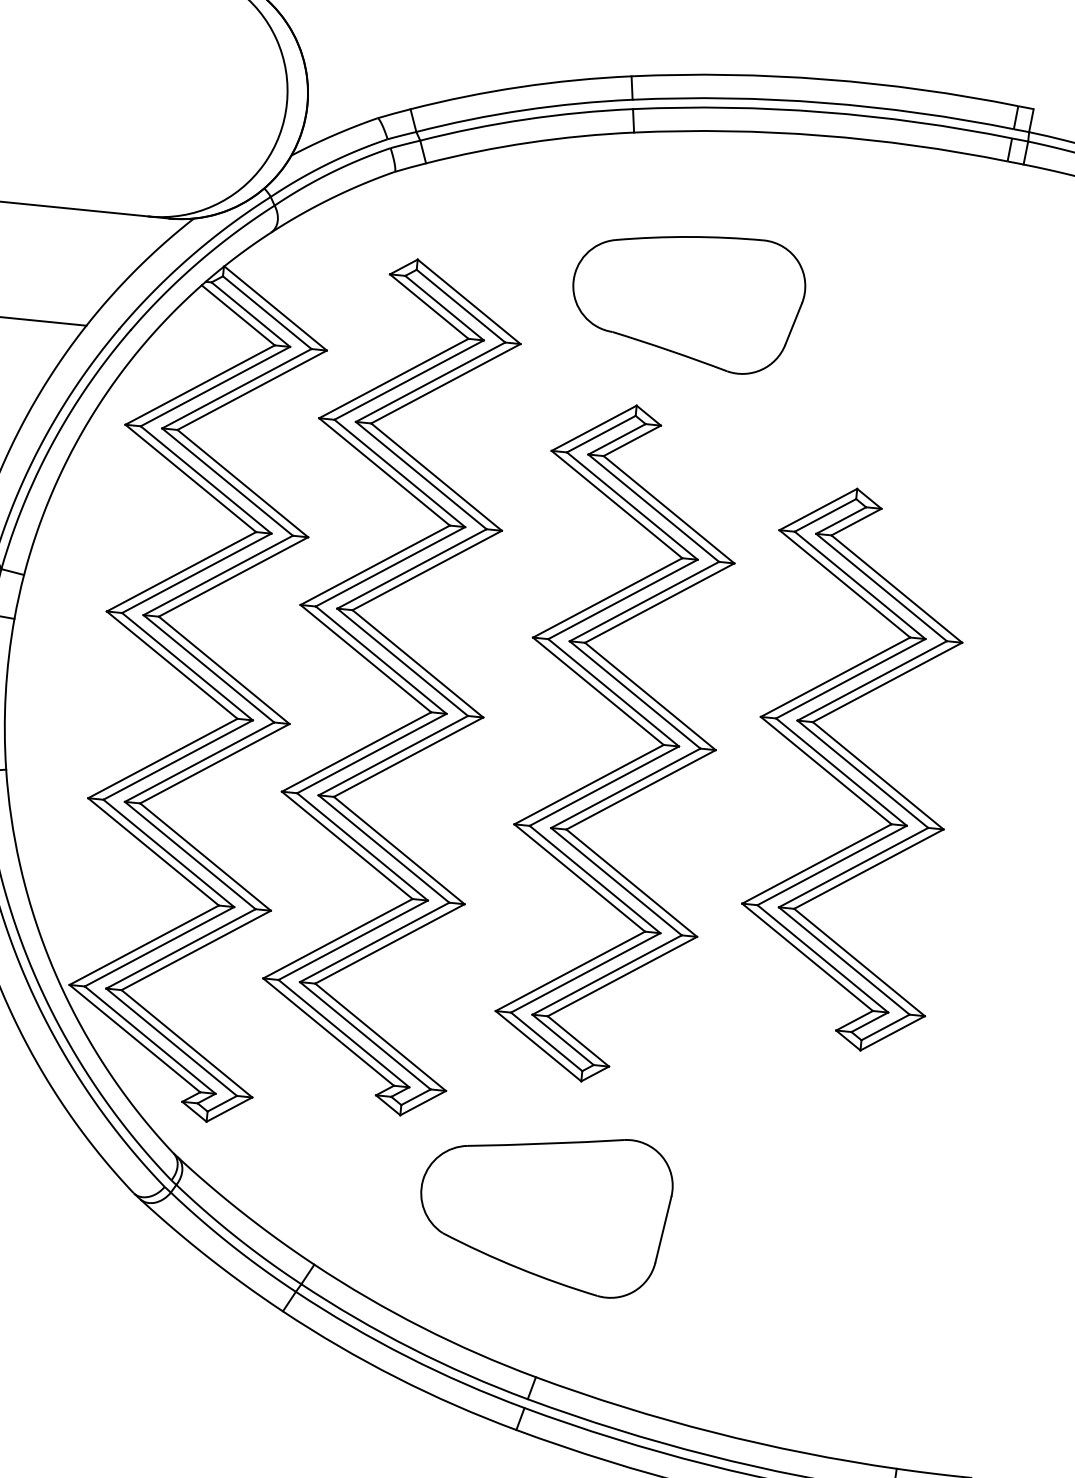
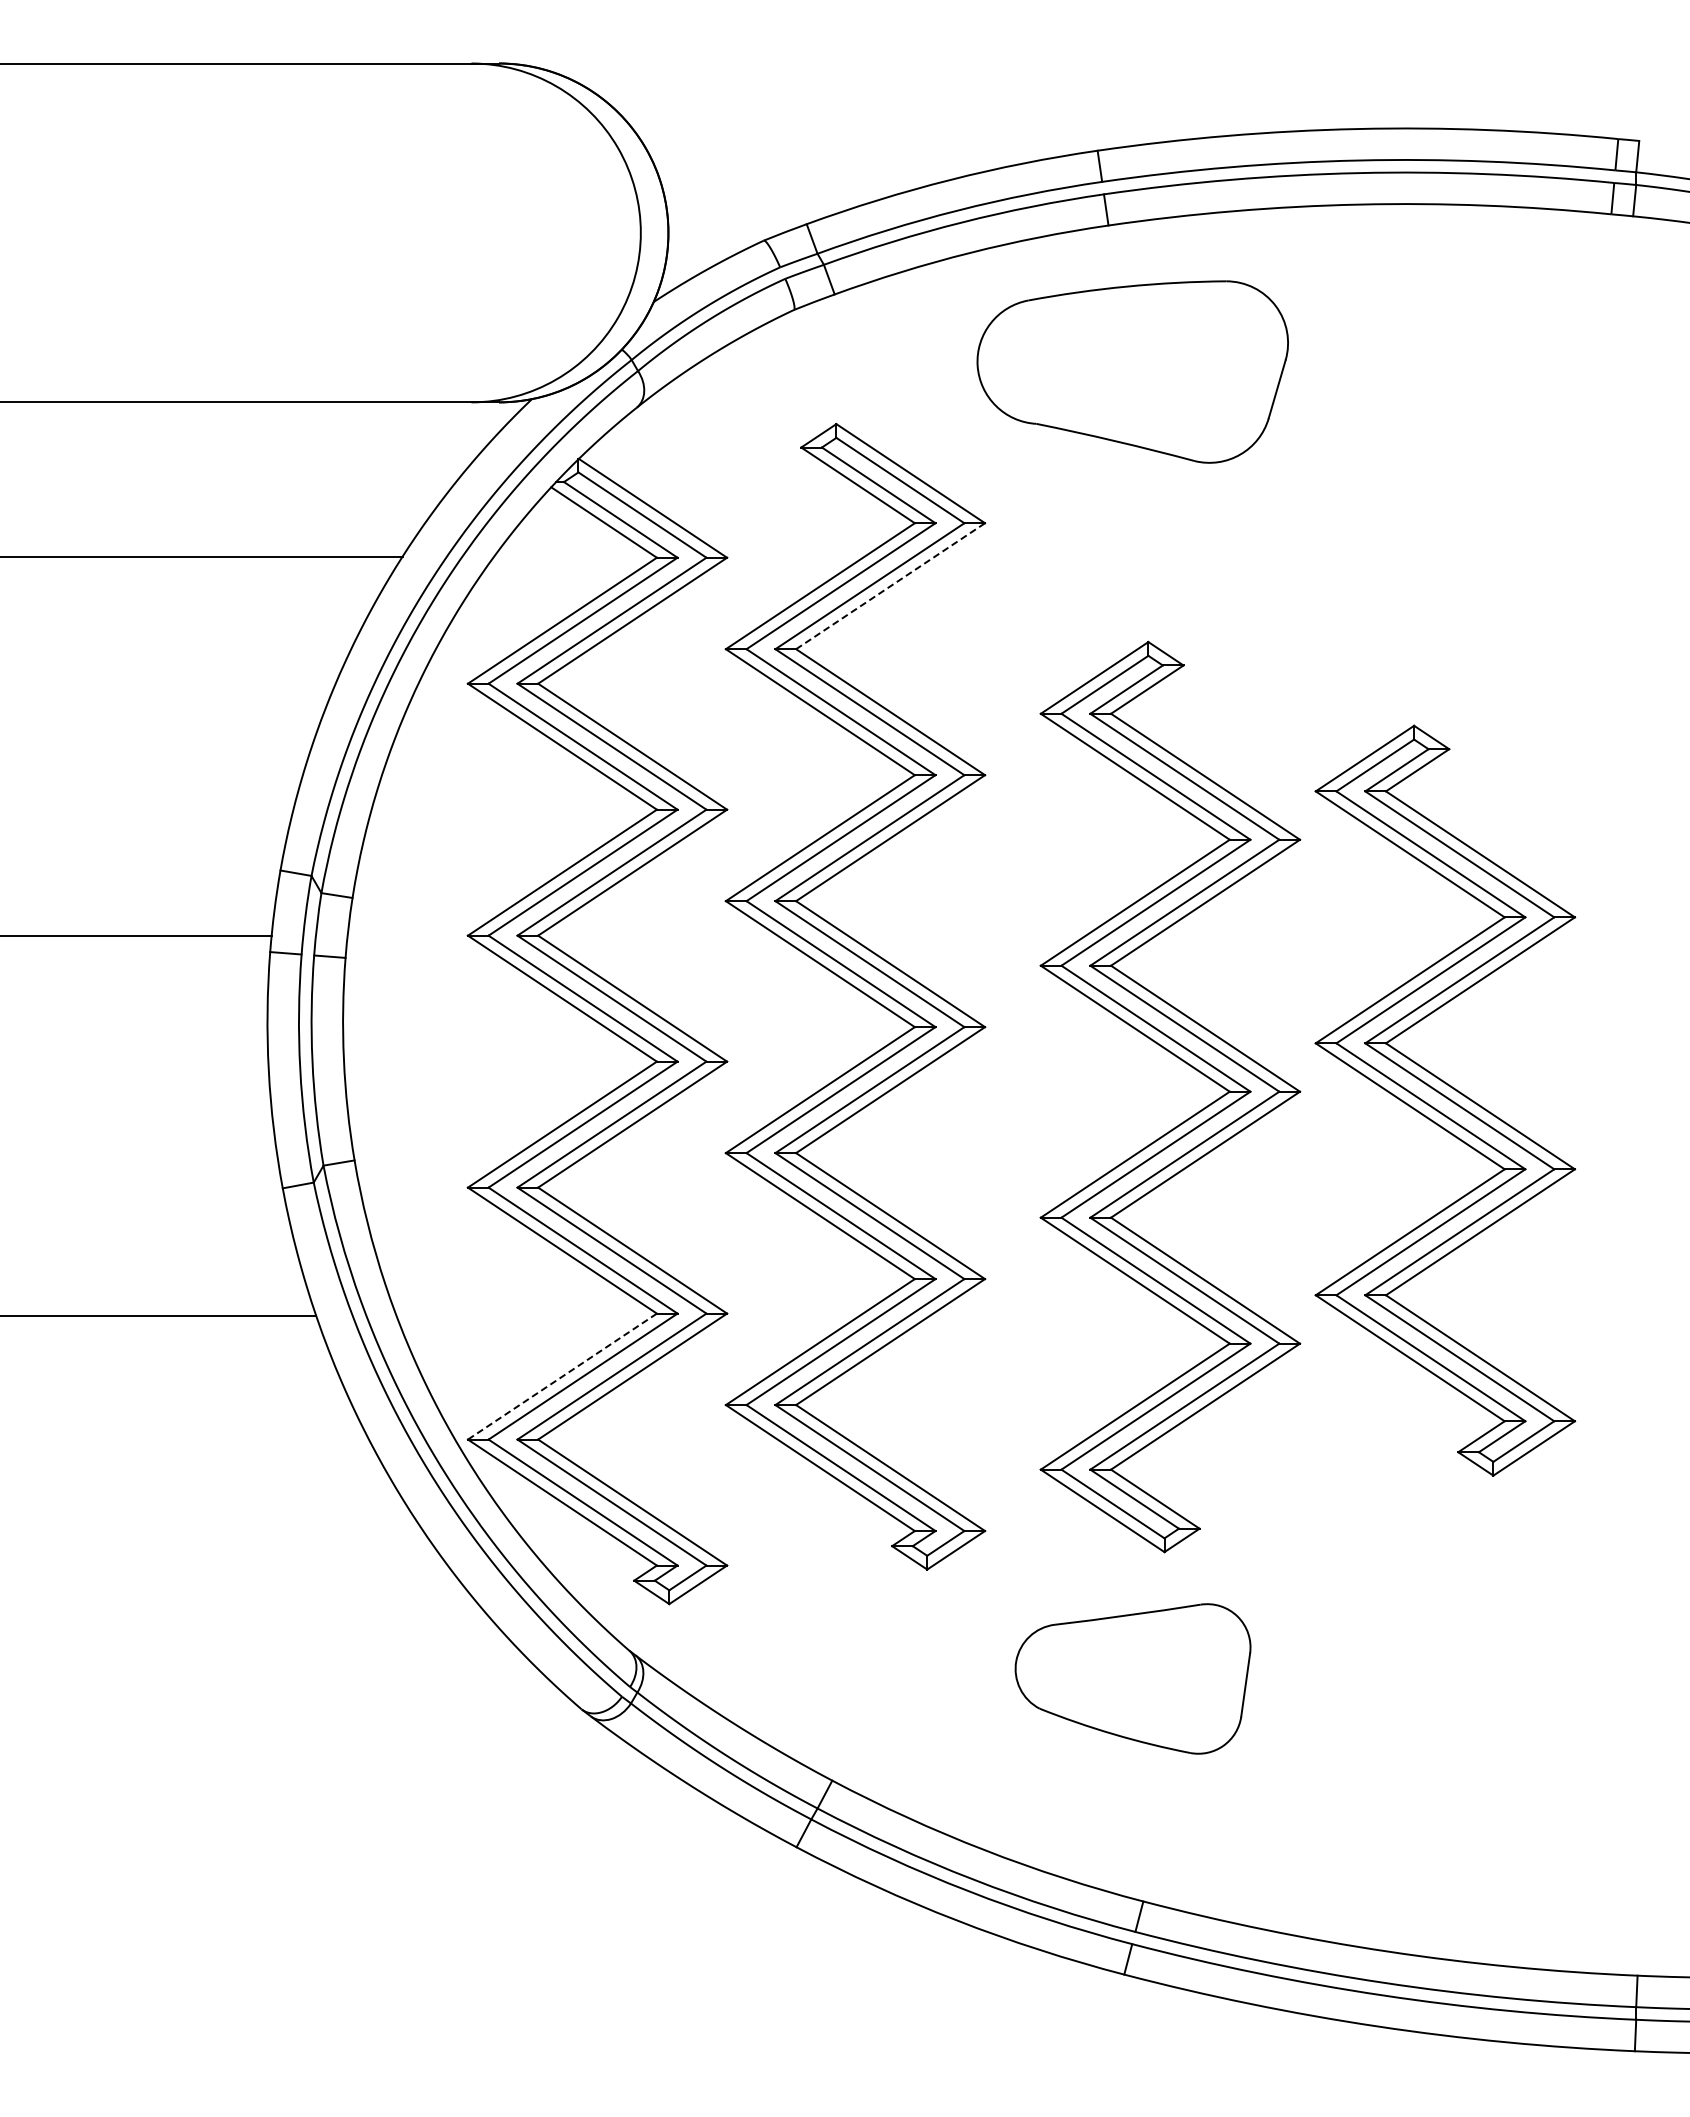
part: (687, 300) -> (1132, 371), moved
line: (445, 383) -> (890, 586), solid -> dashed
part: (628, 762) -> (1184, 1120), moved
part: (852, 768) -> (1445, 1100), moved
line: (144, 945) -> (562, 1376), solid -> dashed
part: (544, 1211) -> (1132, 1678), size x0.7

